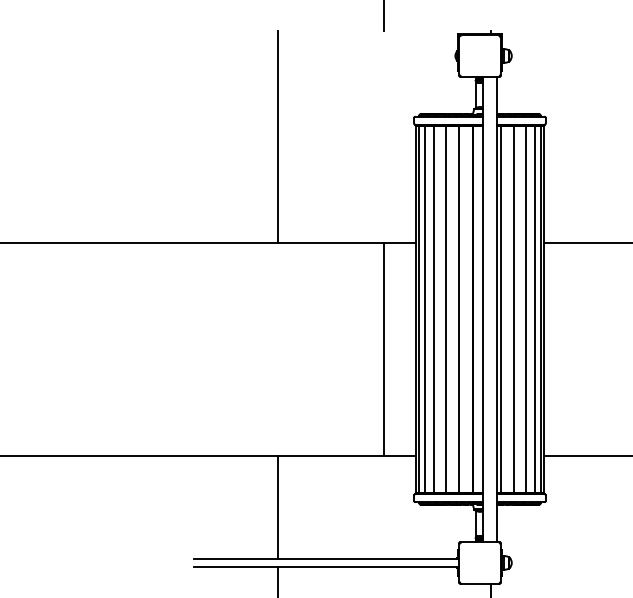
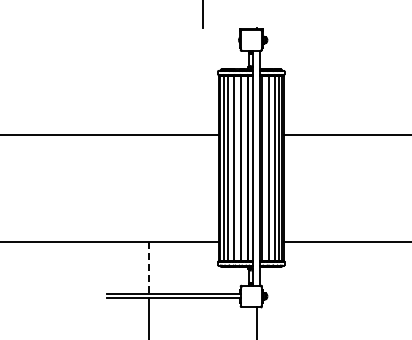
line: (278, 135) -> (149, 80), removed
line: (385, 349) -> (203, 188), removed
line: (278, 507) -> (149, 268), solid -> dashed

